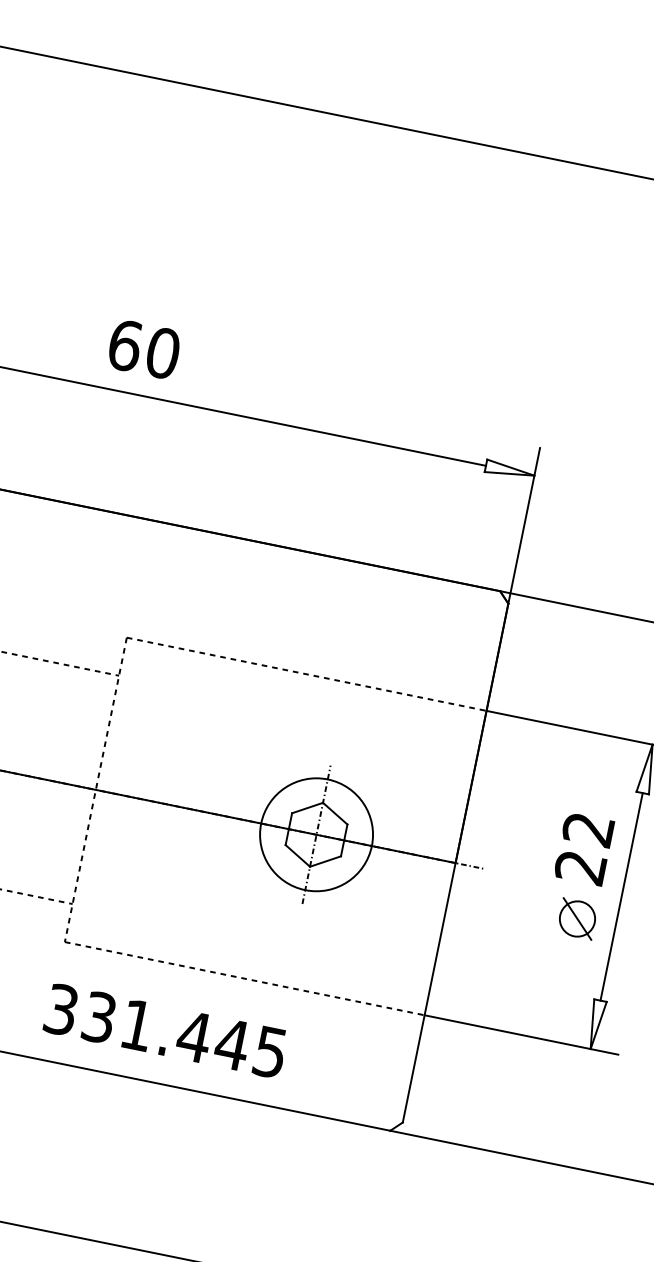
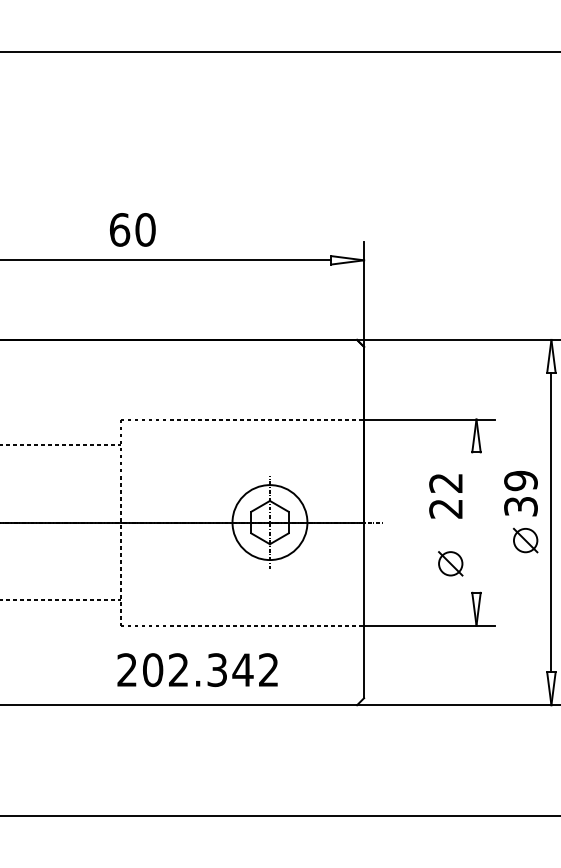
text: (143, 348) -> (132, 229), moved
line: (621, 896) -> (476, 522), removed
part: (577, 918) -> (450, 563), moved
text: (165, 1031) -> (197, 670), 331.445 -> 202.342

